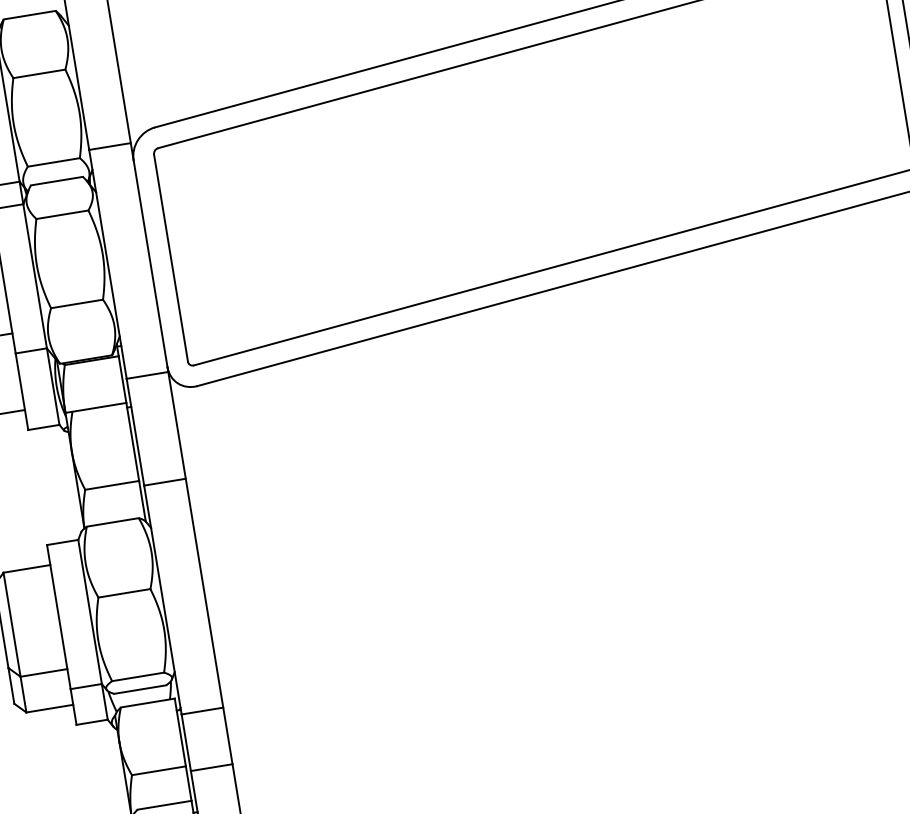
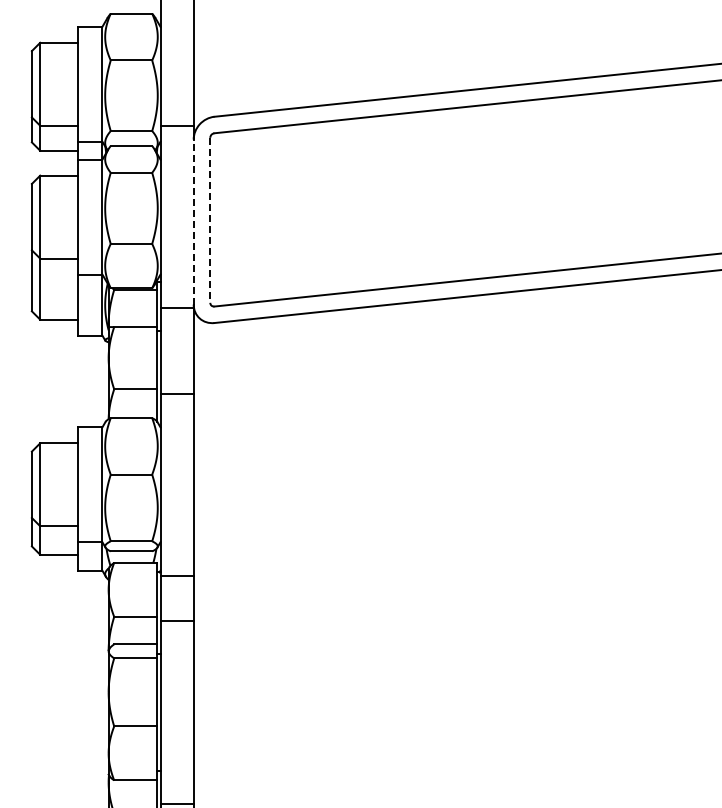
line: (171, 258) -> (210, 220), solid -> dashed
line: (150, 264) -> (193, 222), solid -> dashed

